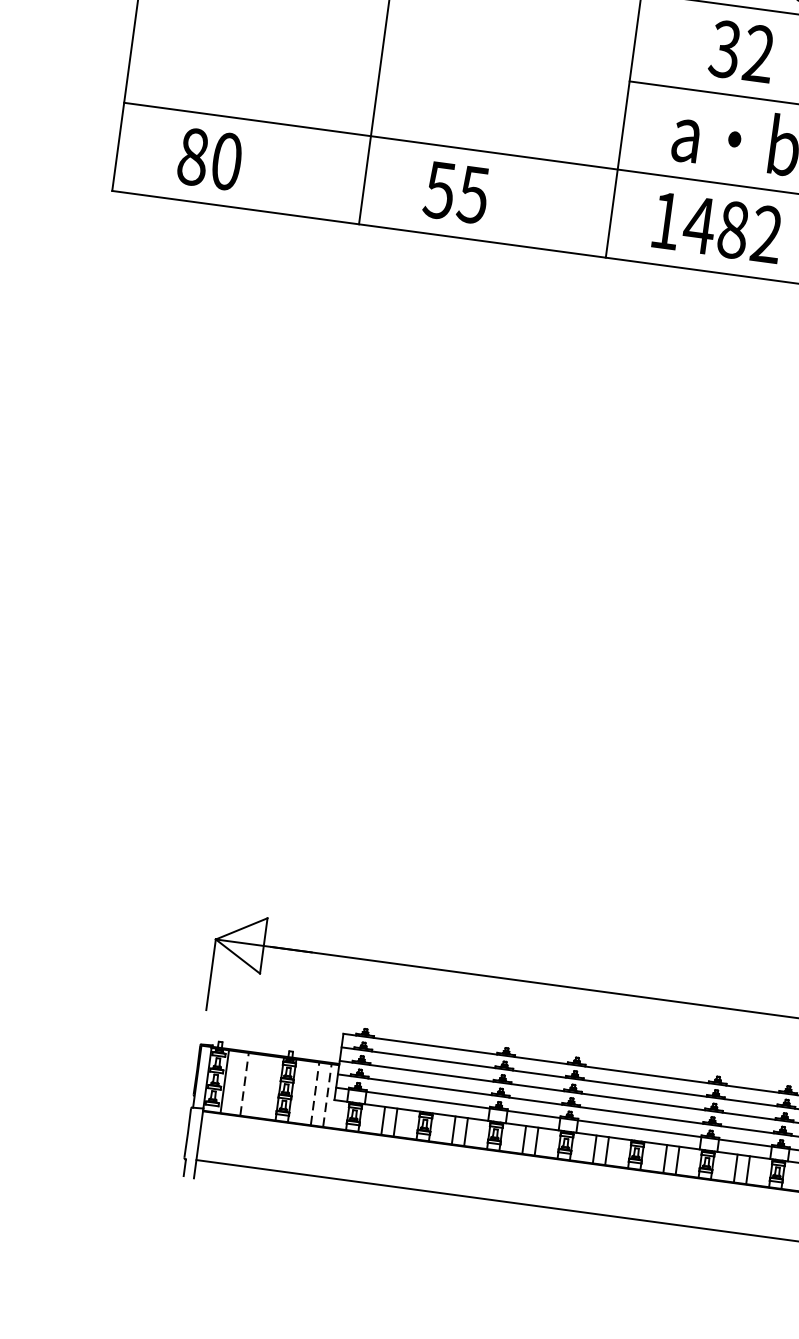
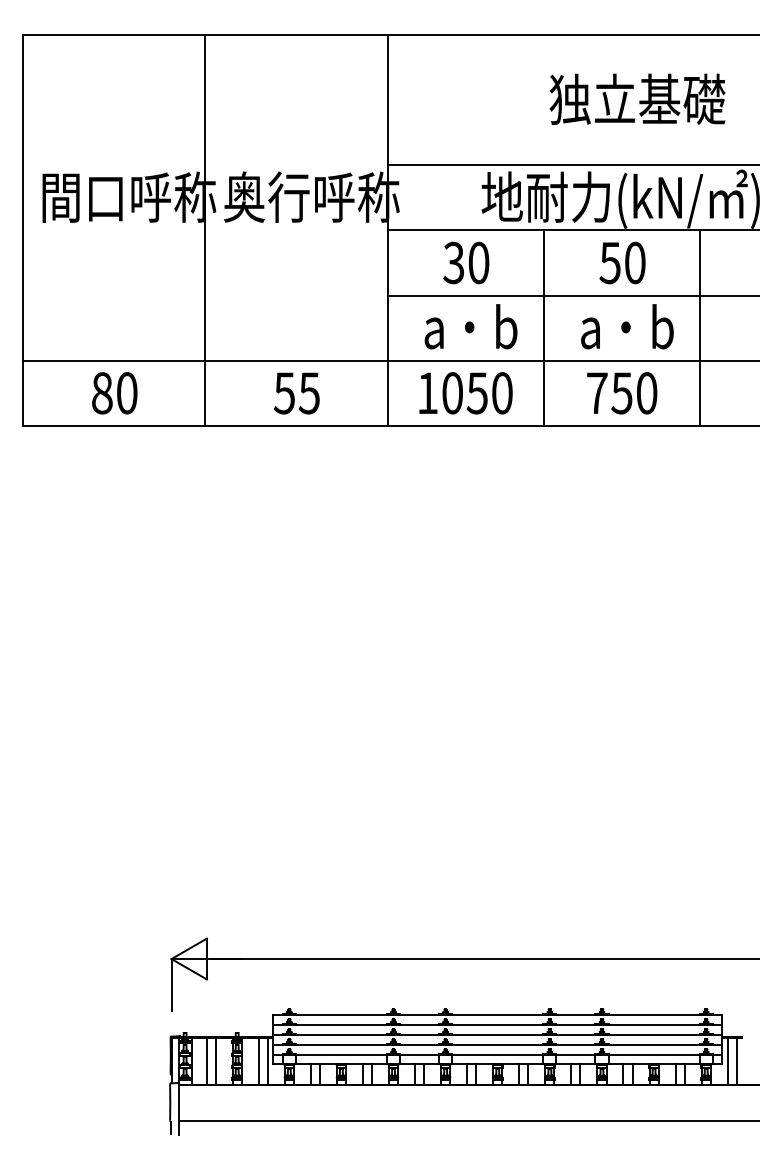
text: (758, 53) -> (478, 262), 32 -> 30
text: (209, 159) -> (114, 393), moved
text: (455, 192) -> (296, 393), moved
text: (731, 230) -> (476, 393), 1482 -> 1050
line: (244, 1083) -> (206, 1060), dashed -> solid
line: (256, 1086) -> (215, 1061), added
line: (314, 1092) -> (258, 1060), dashed -> solid
line: (327, 1094) -> (267, 1060), dashed -> solid

